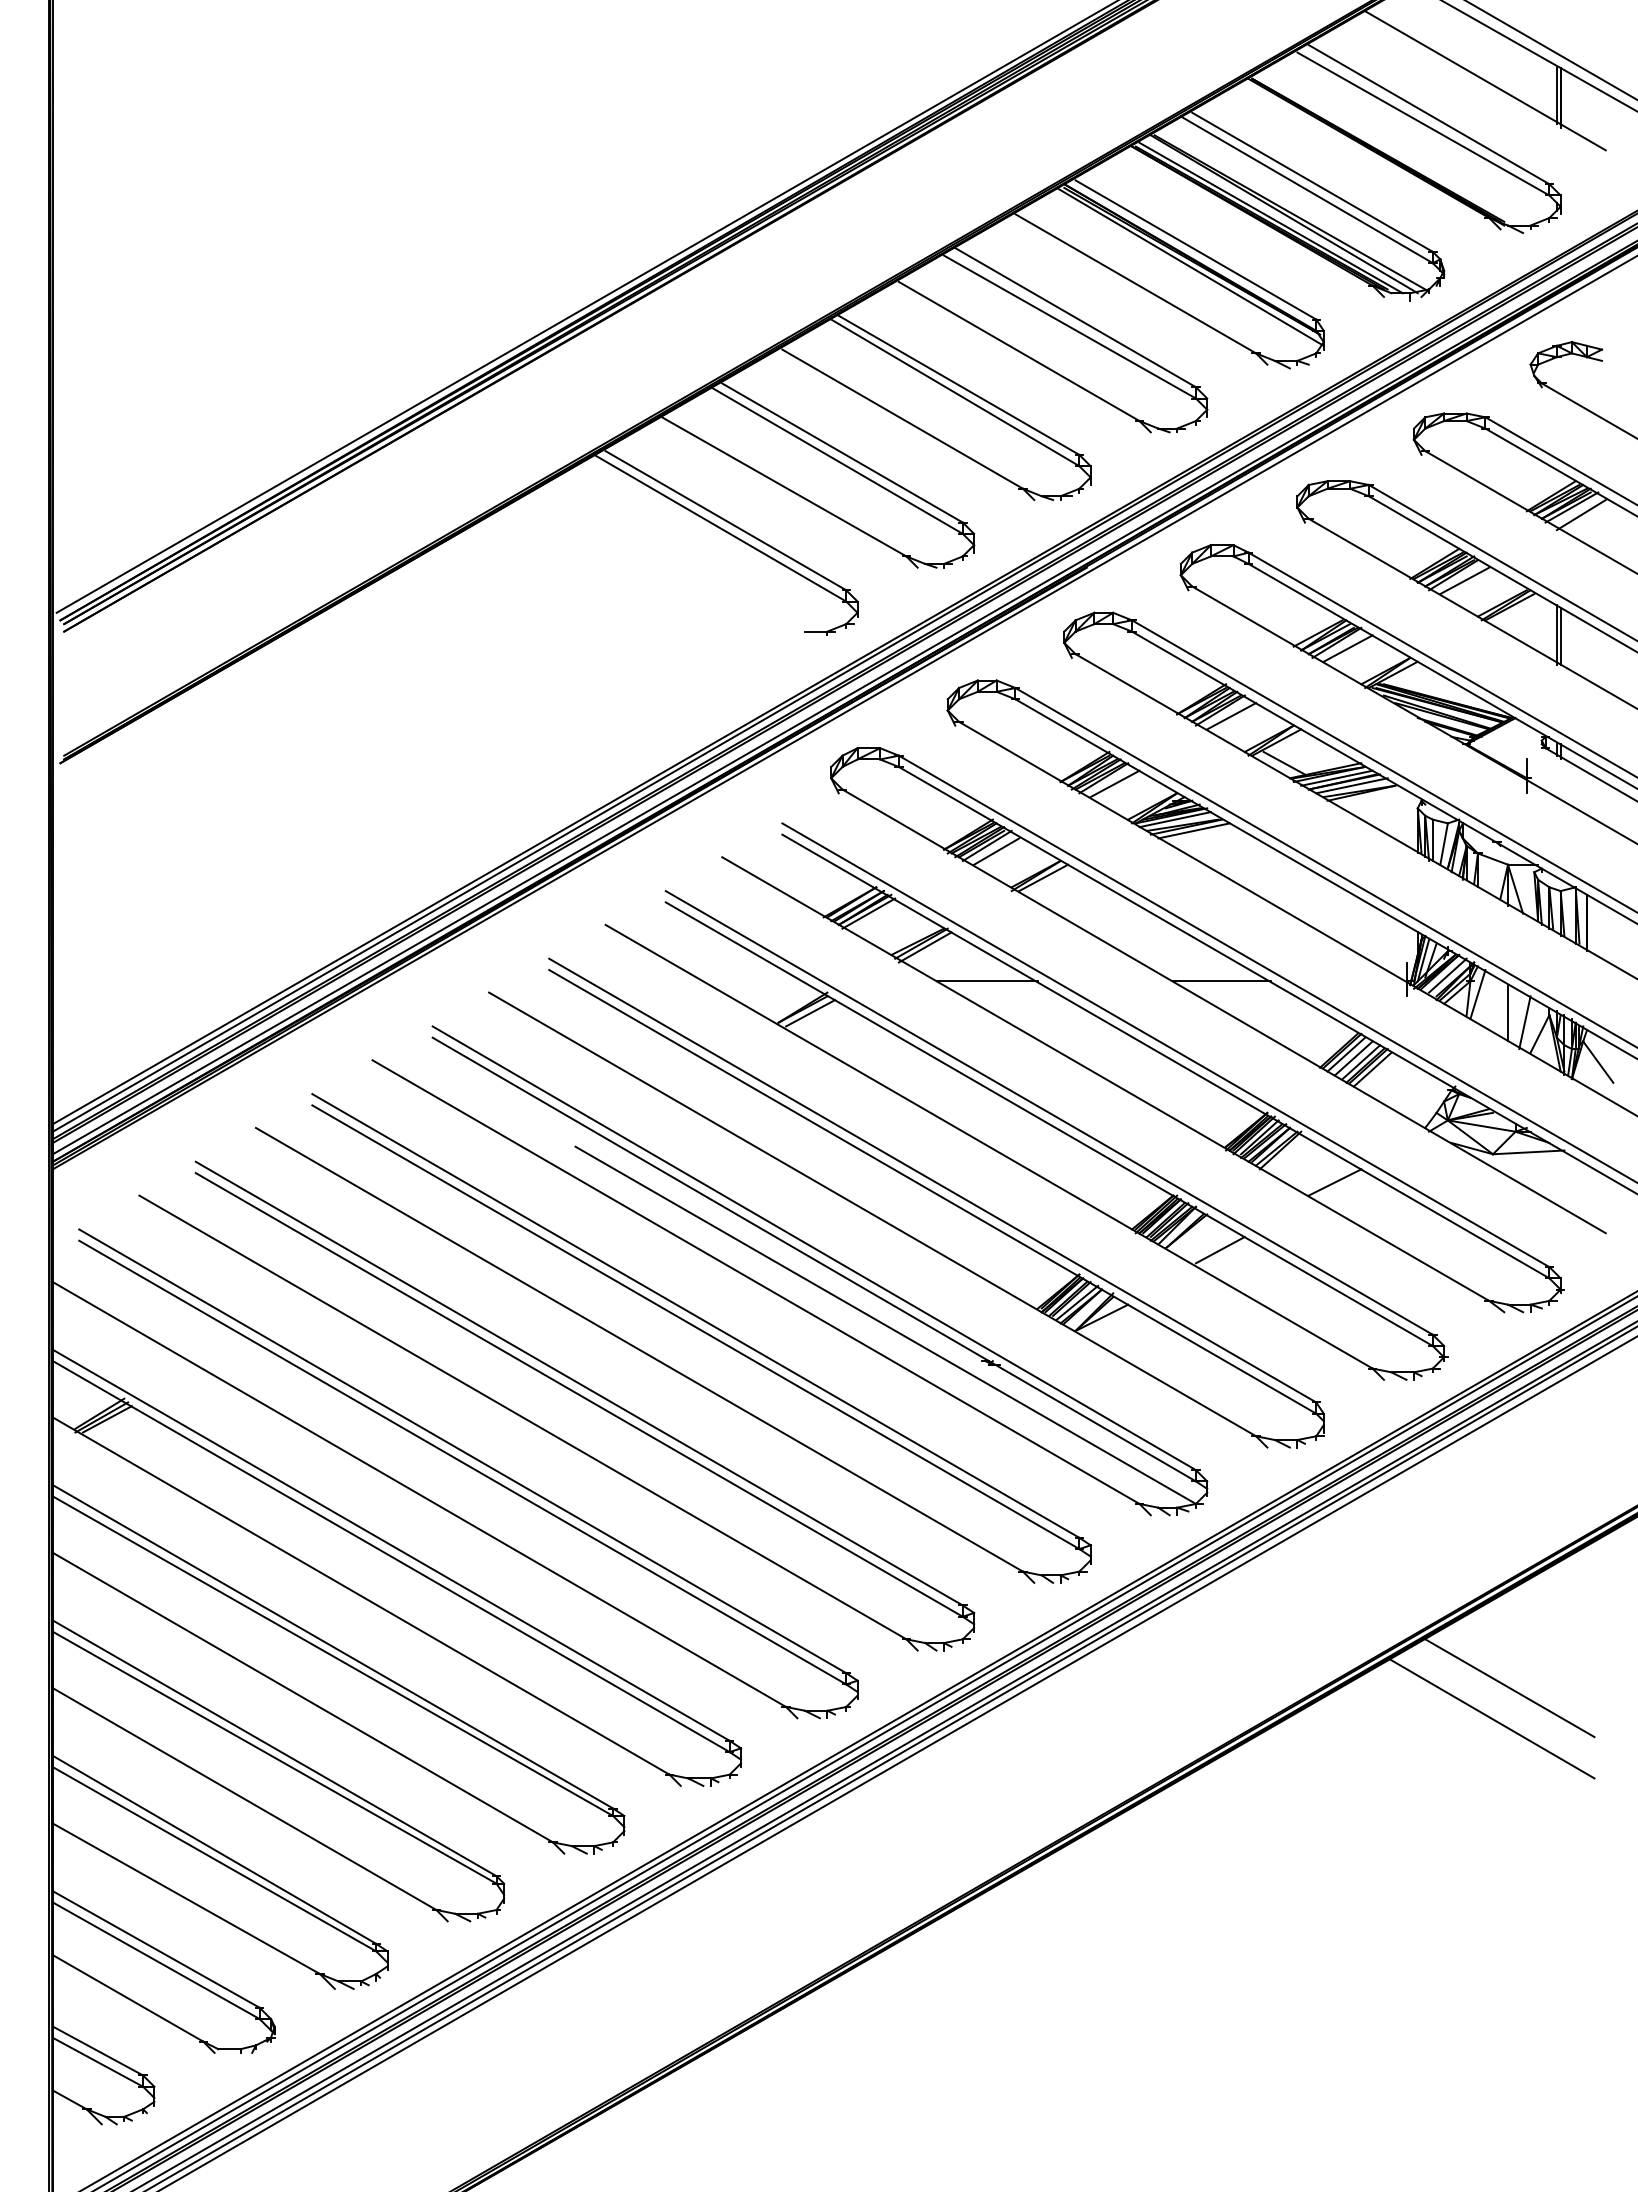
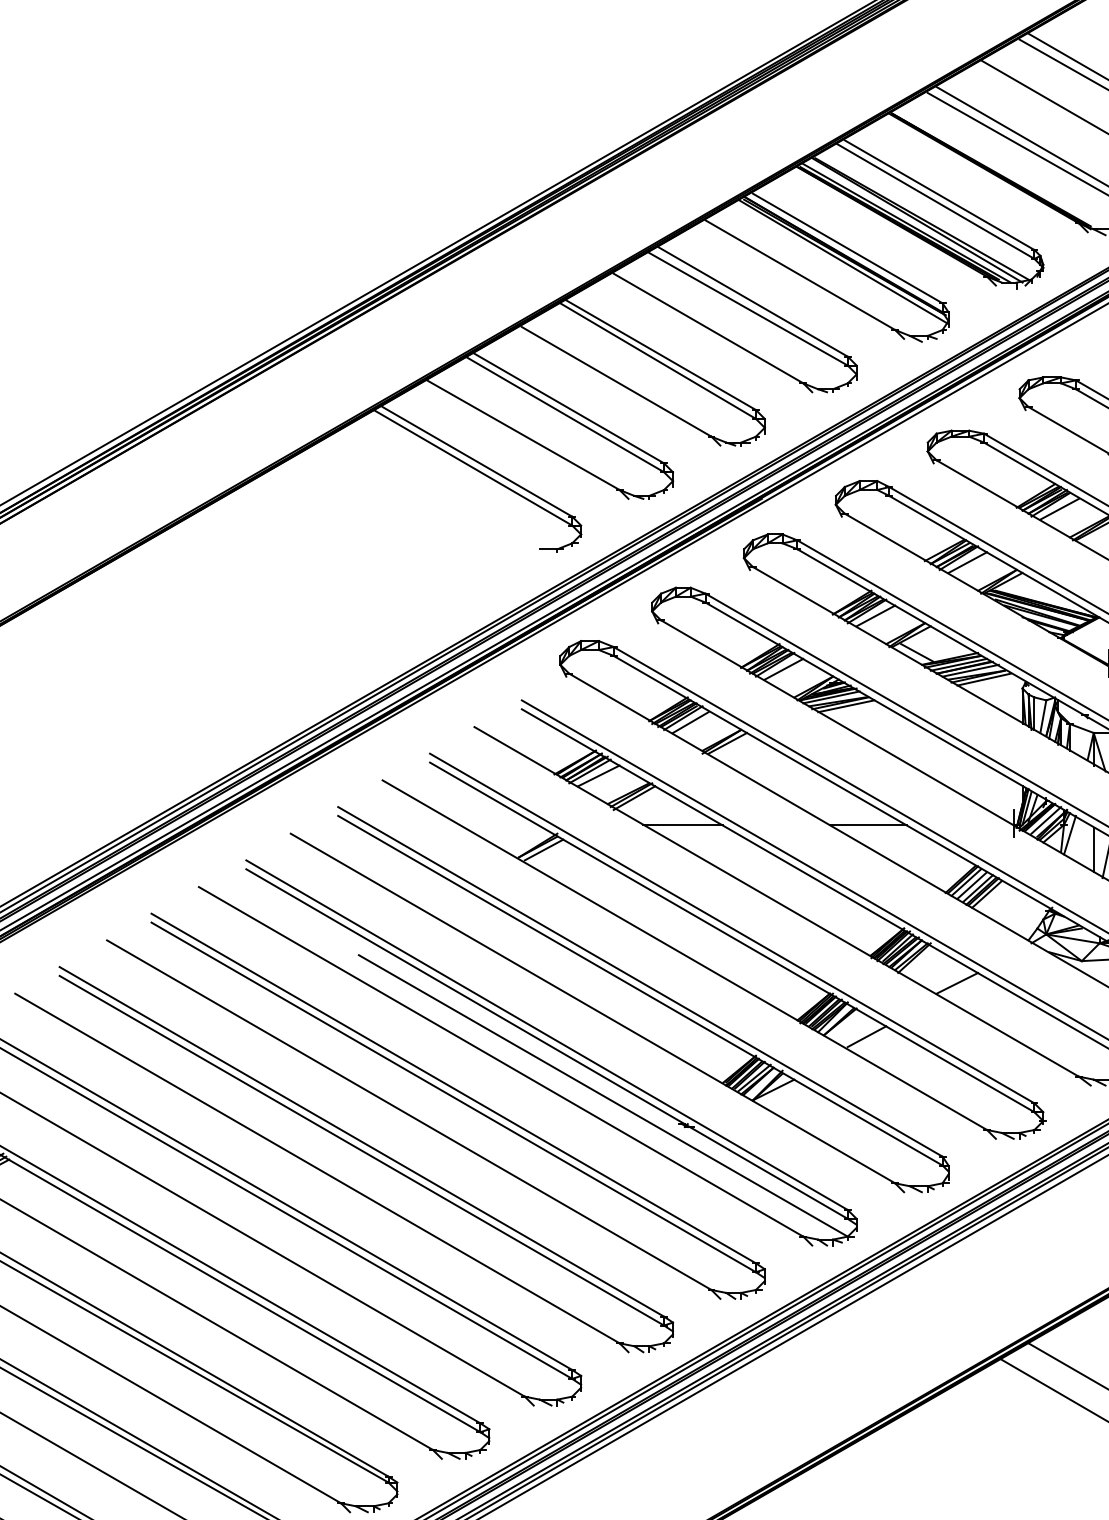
line: (1368, 796) -> (983, 679), added
line: (879, 919) -> (598, 776), added

